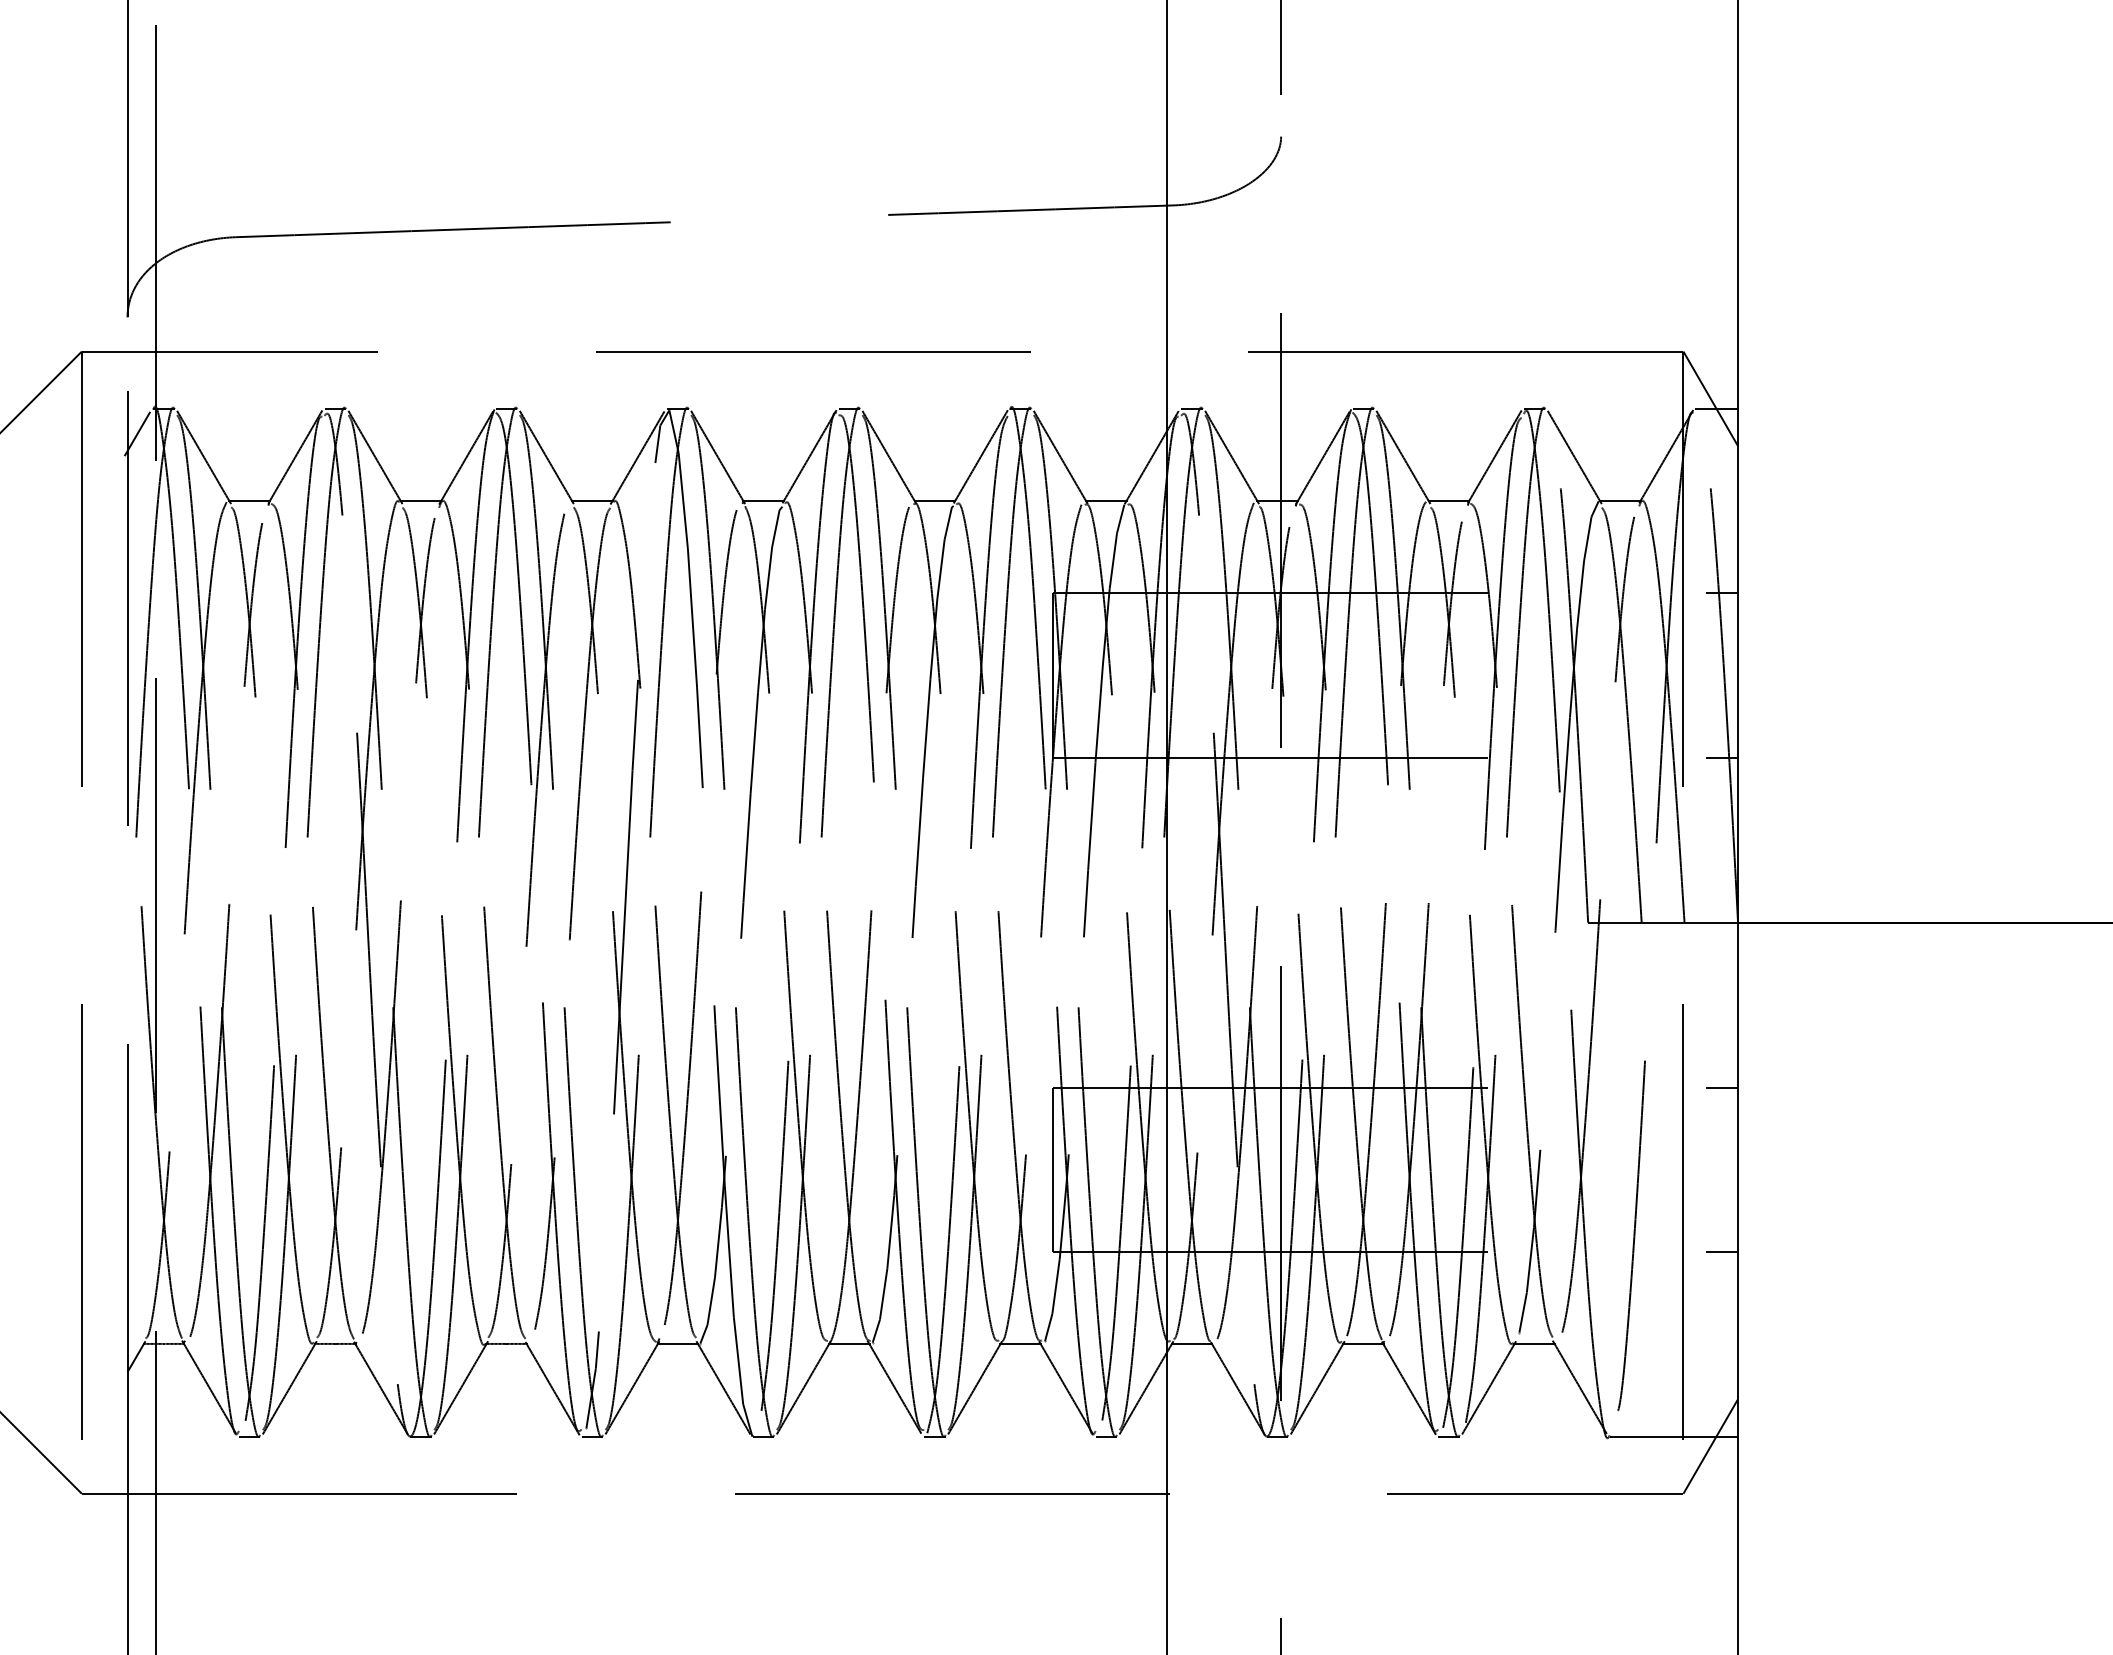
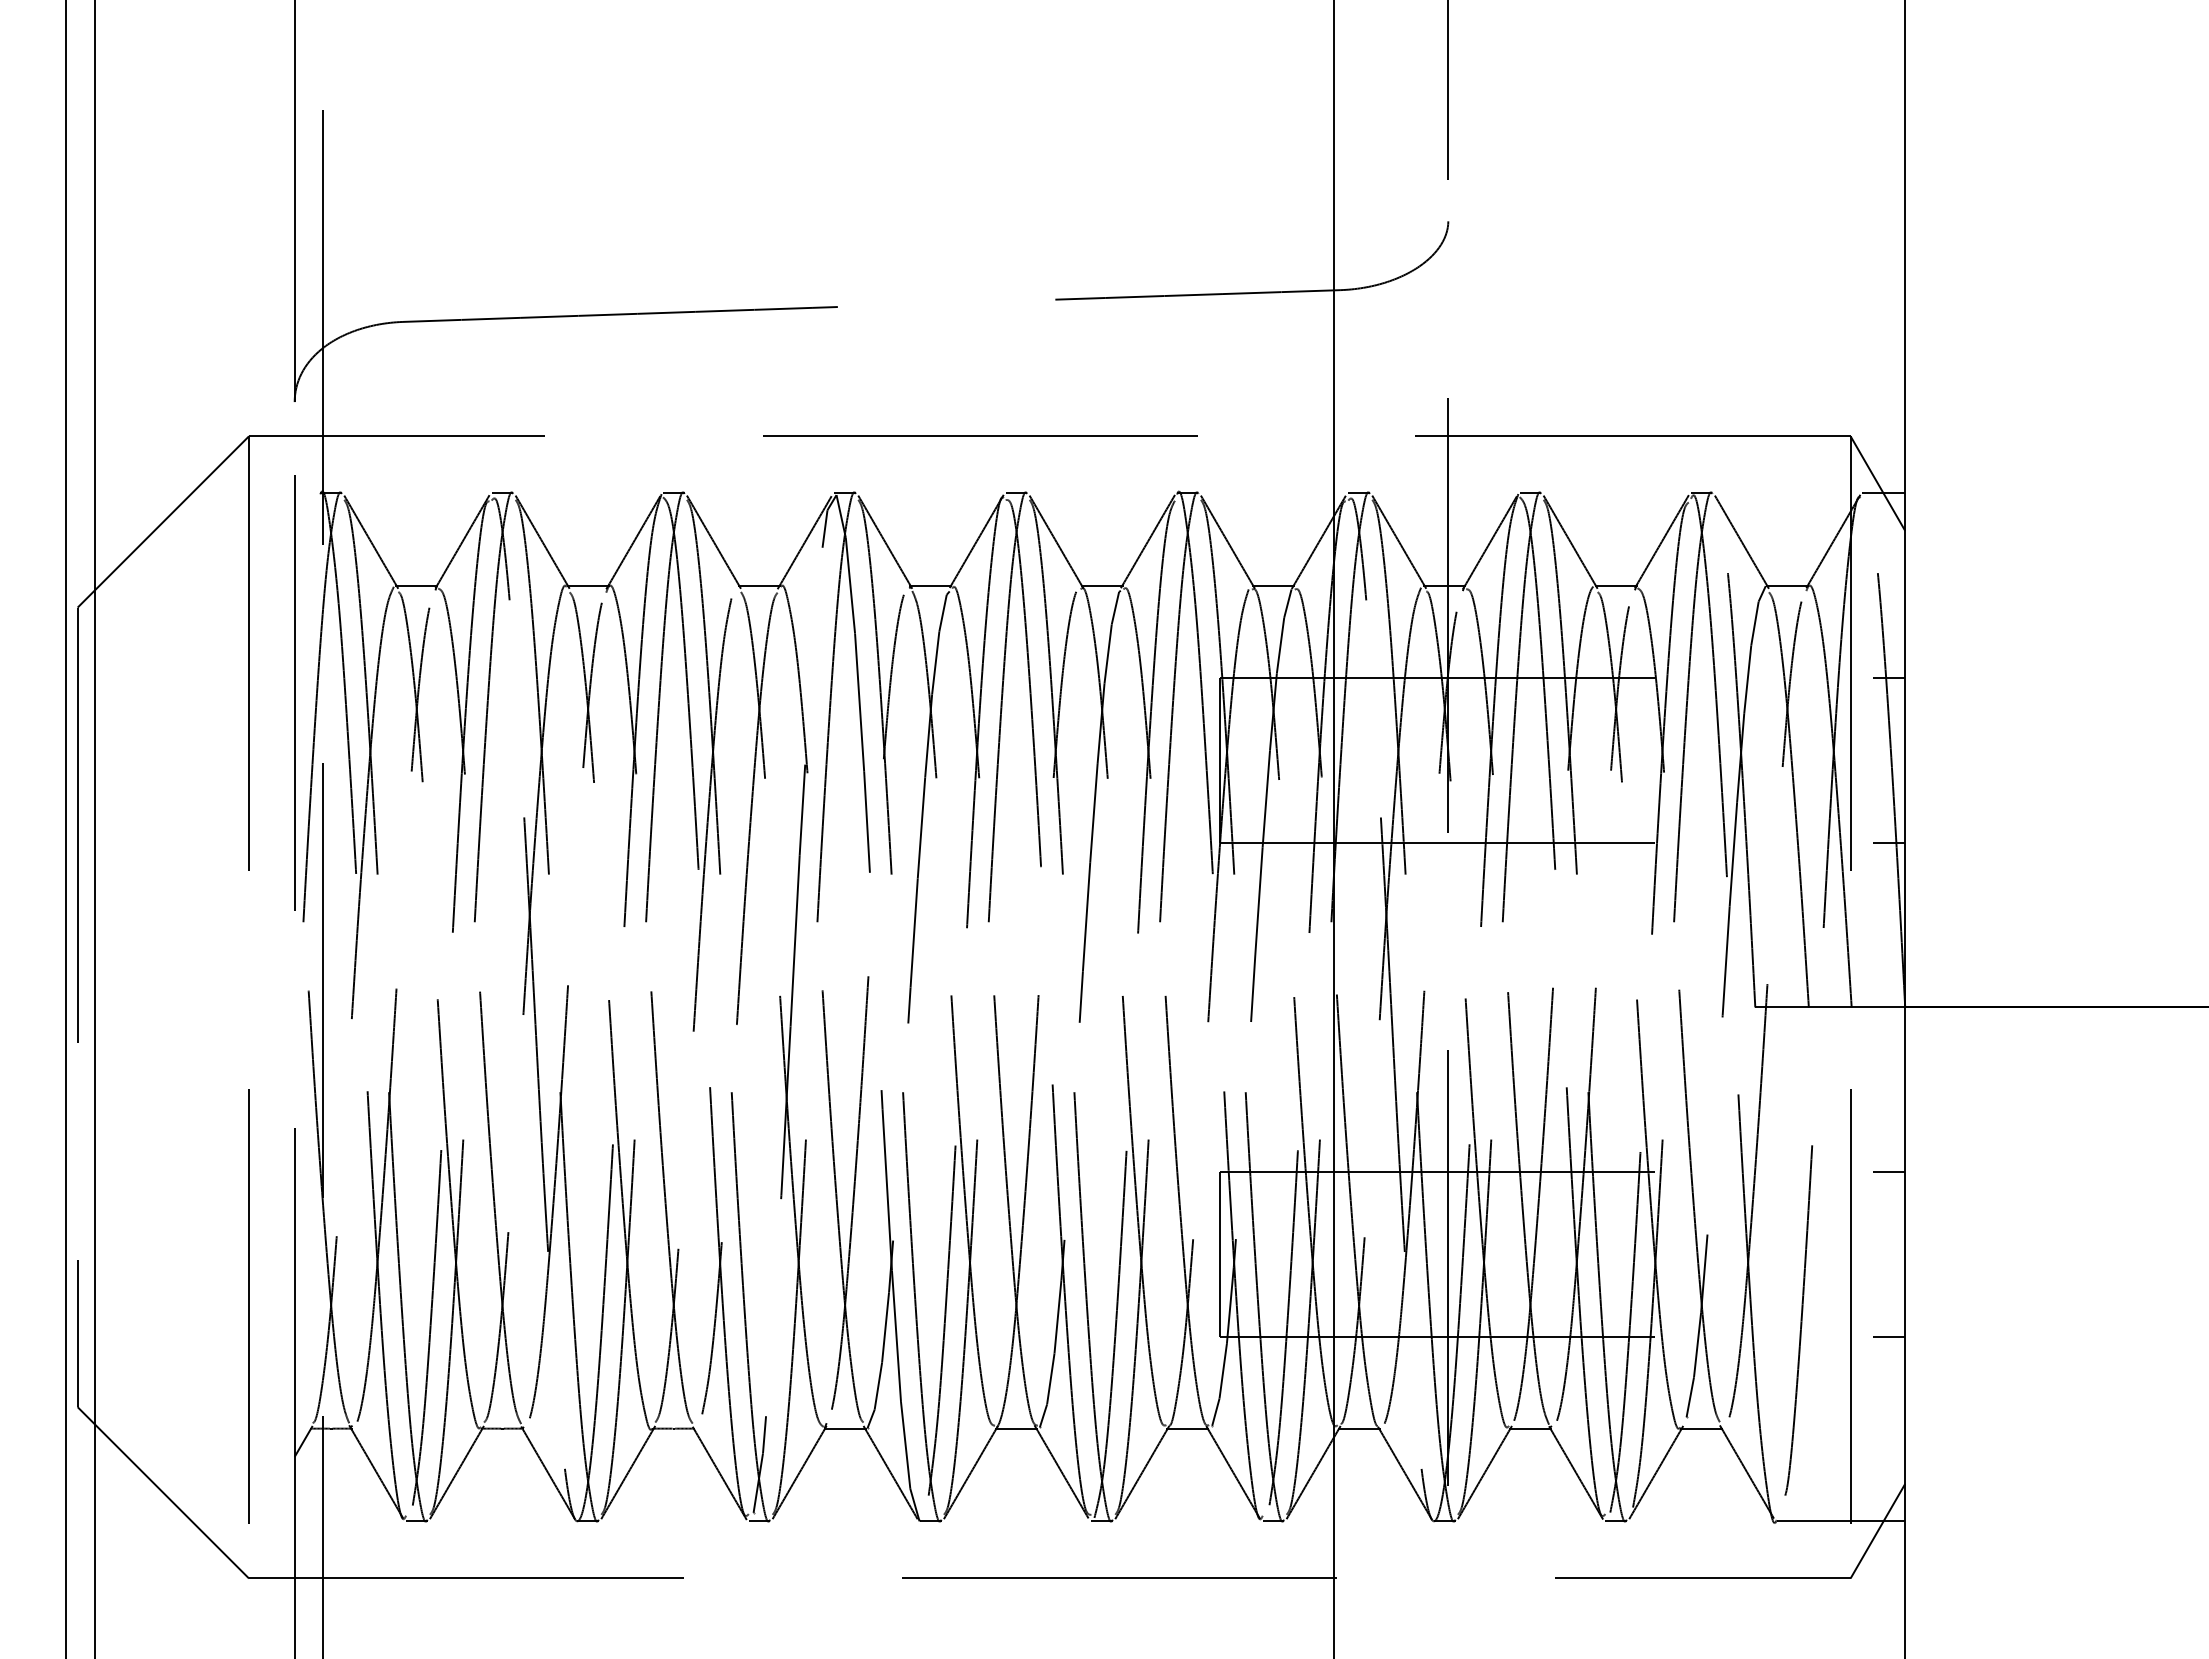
line: (137, 433) -> (304, 518), removed

